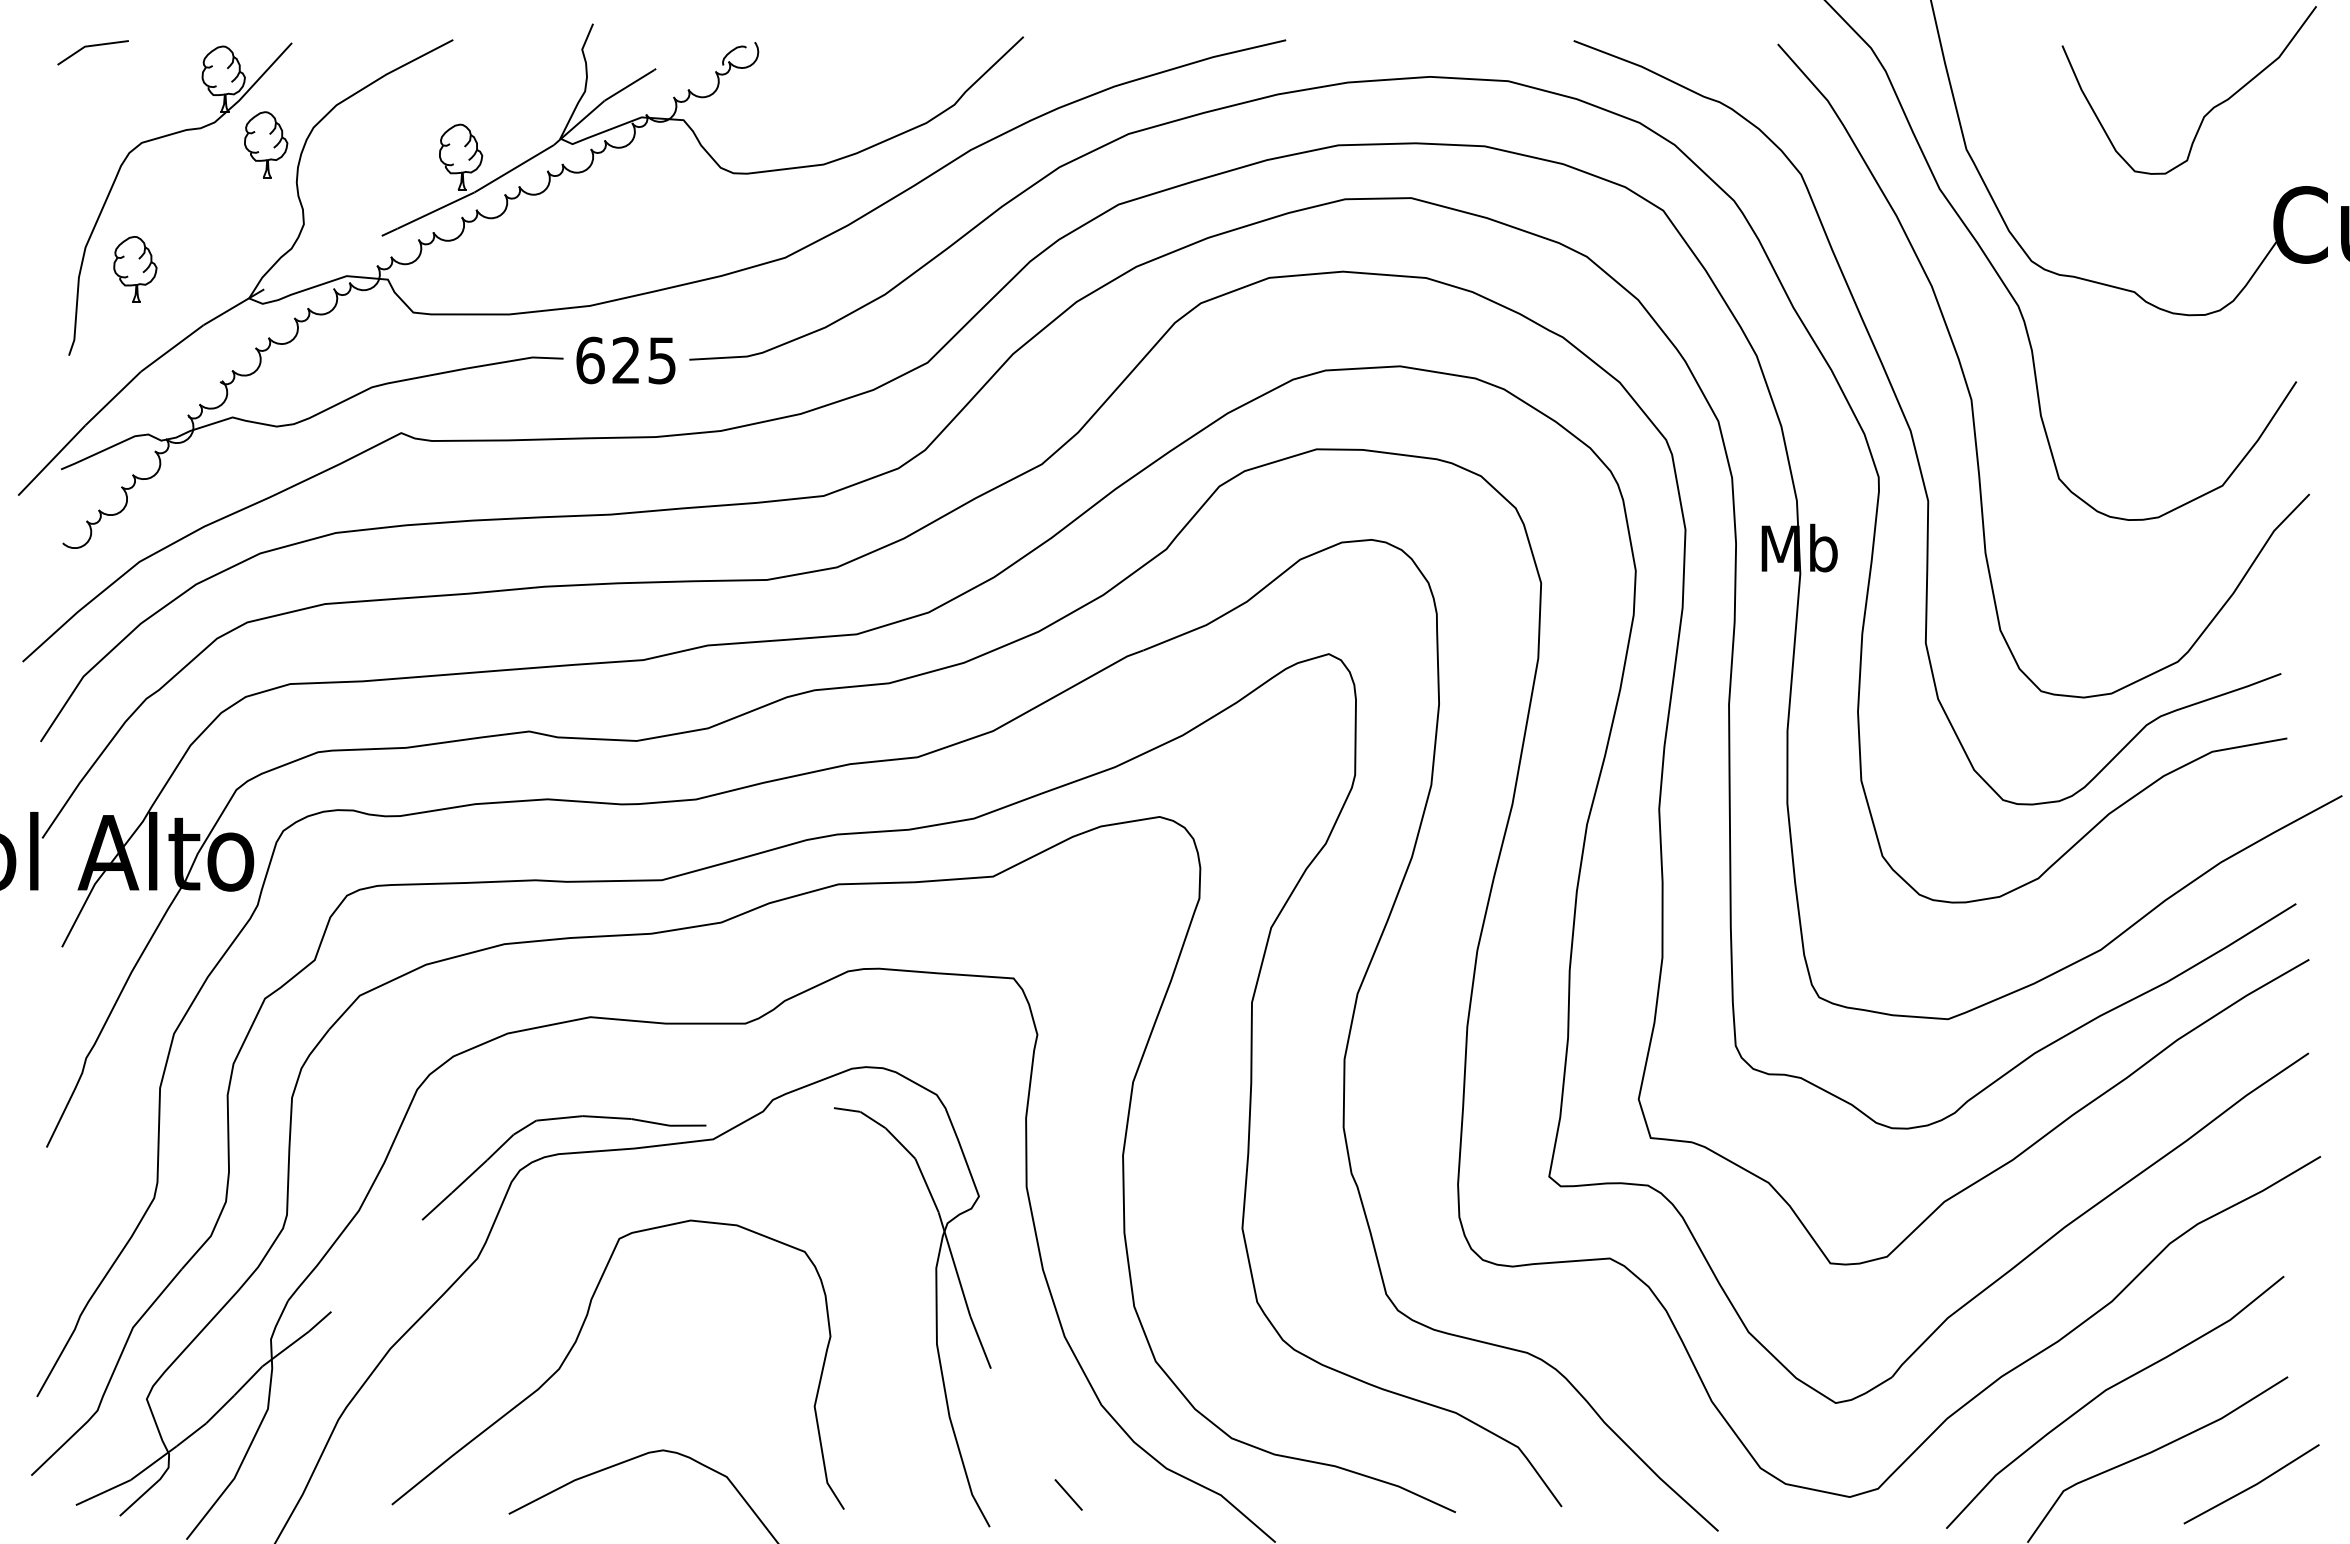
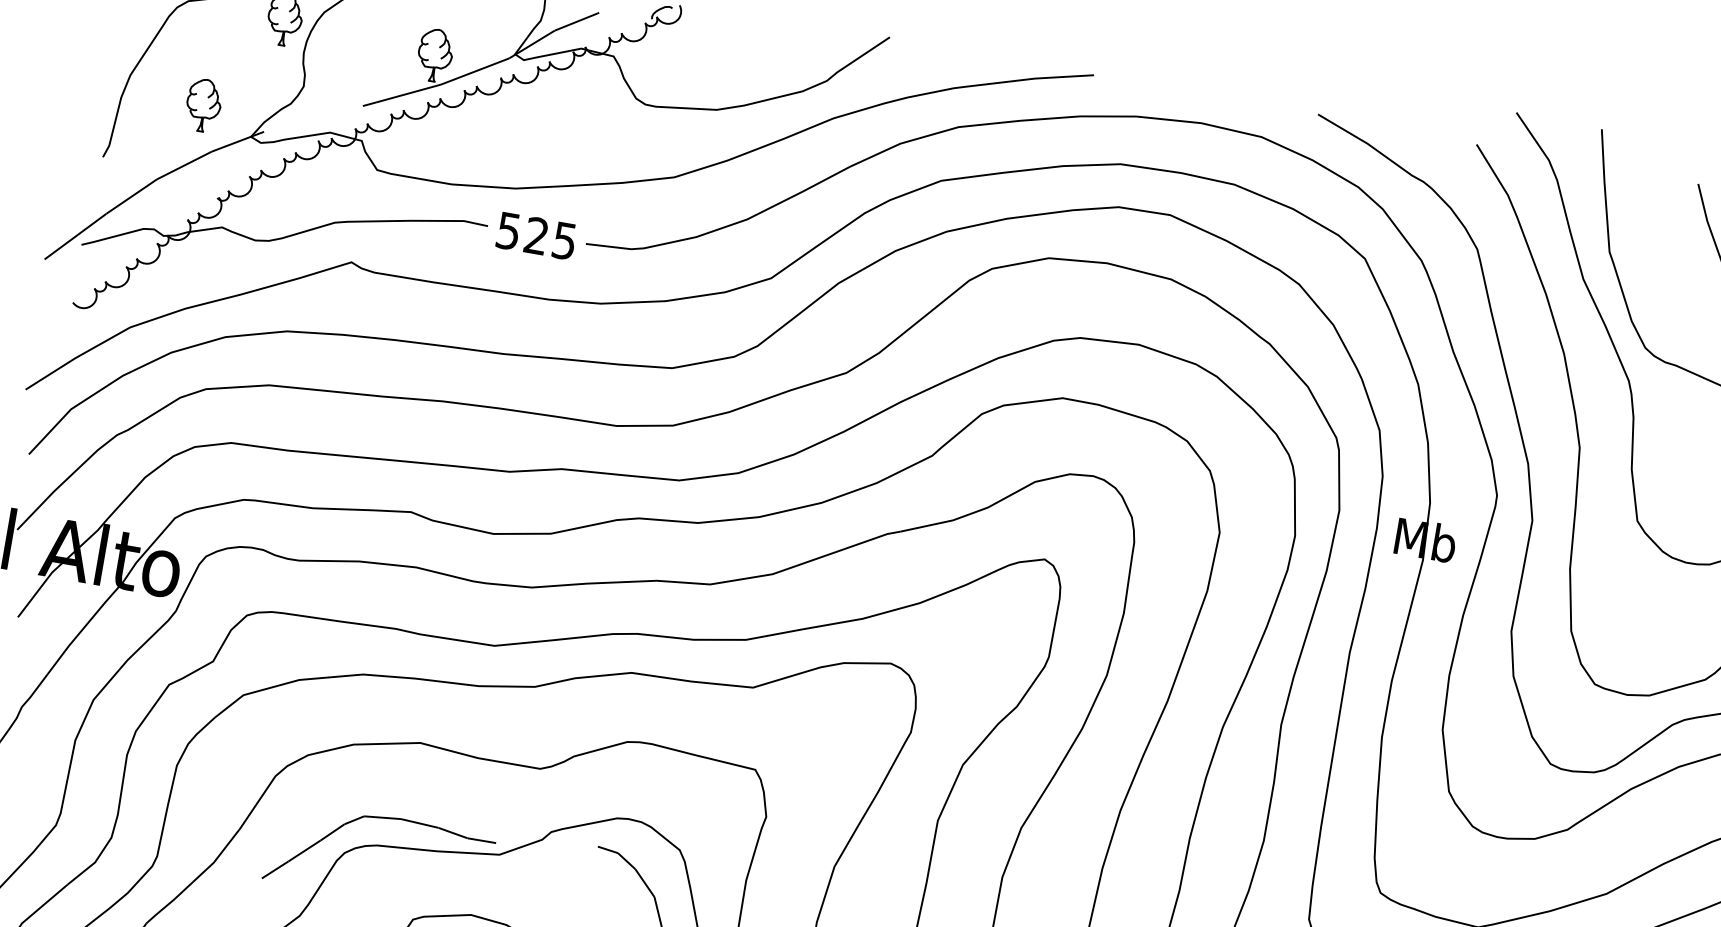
part: (135, 269) -> (203, 105), moved
text: (590, 360) -> (508, 231), 625 -> 525

